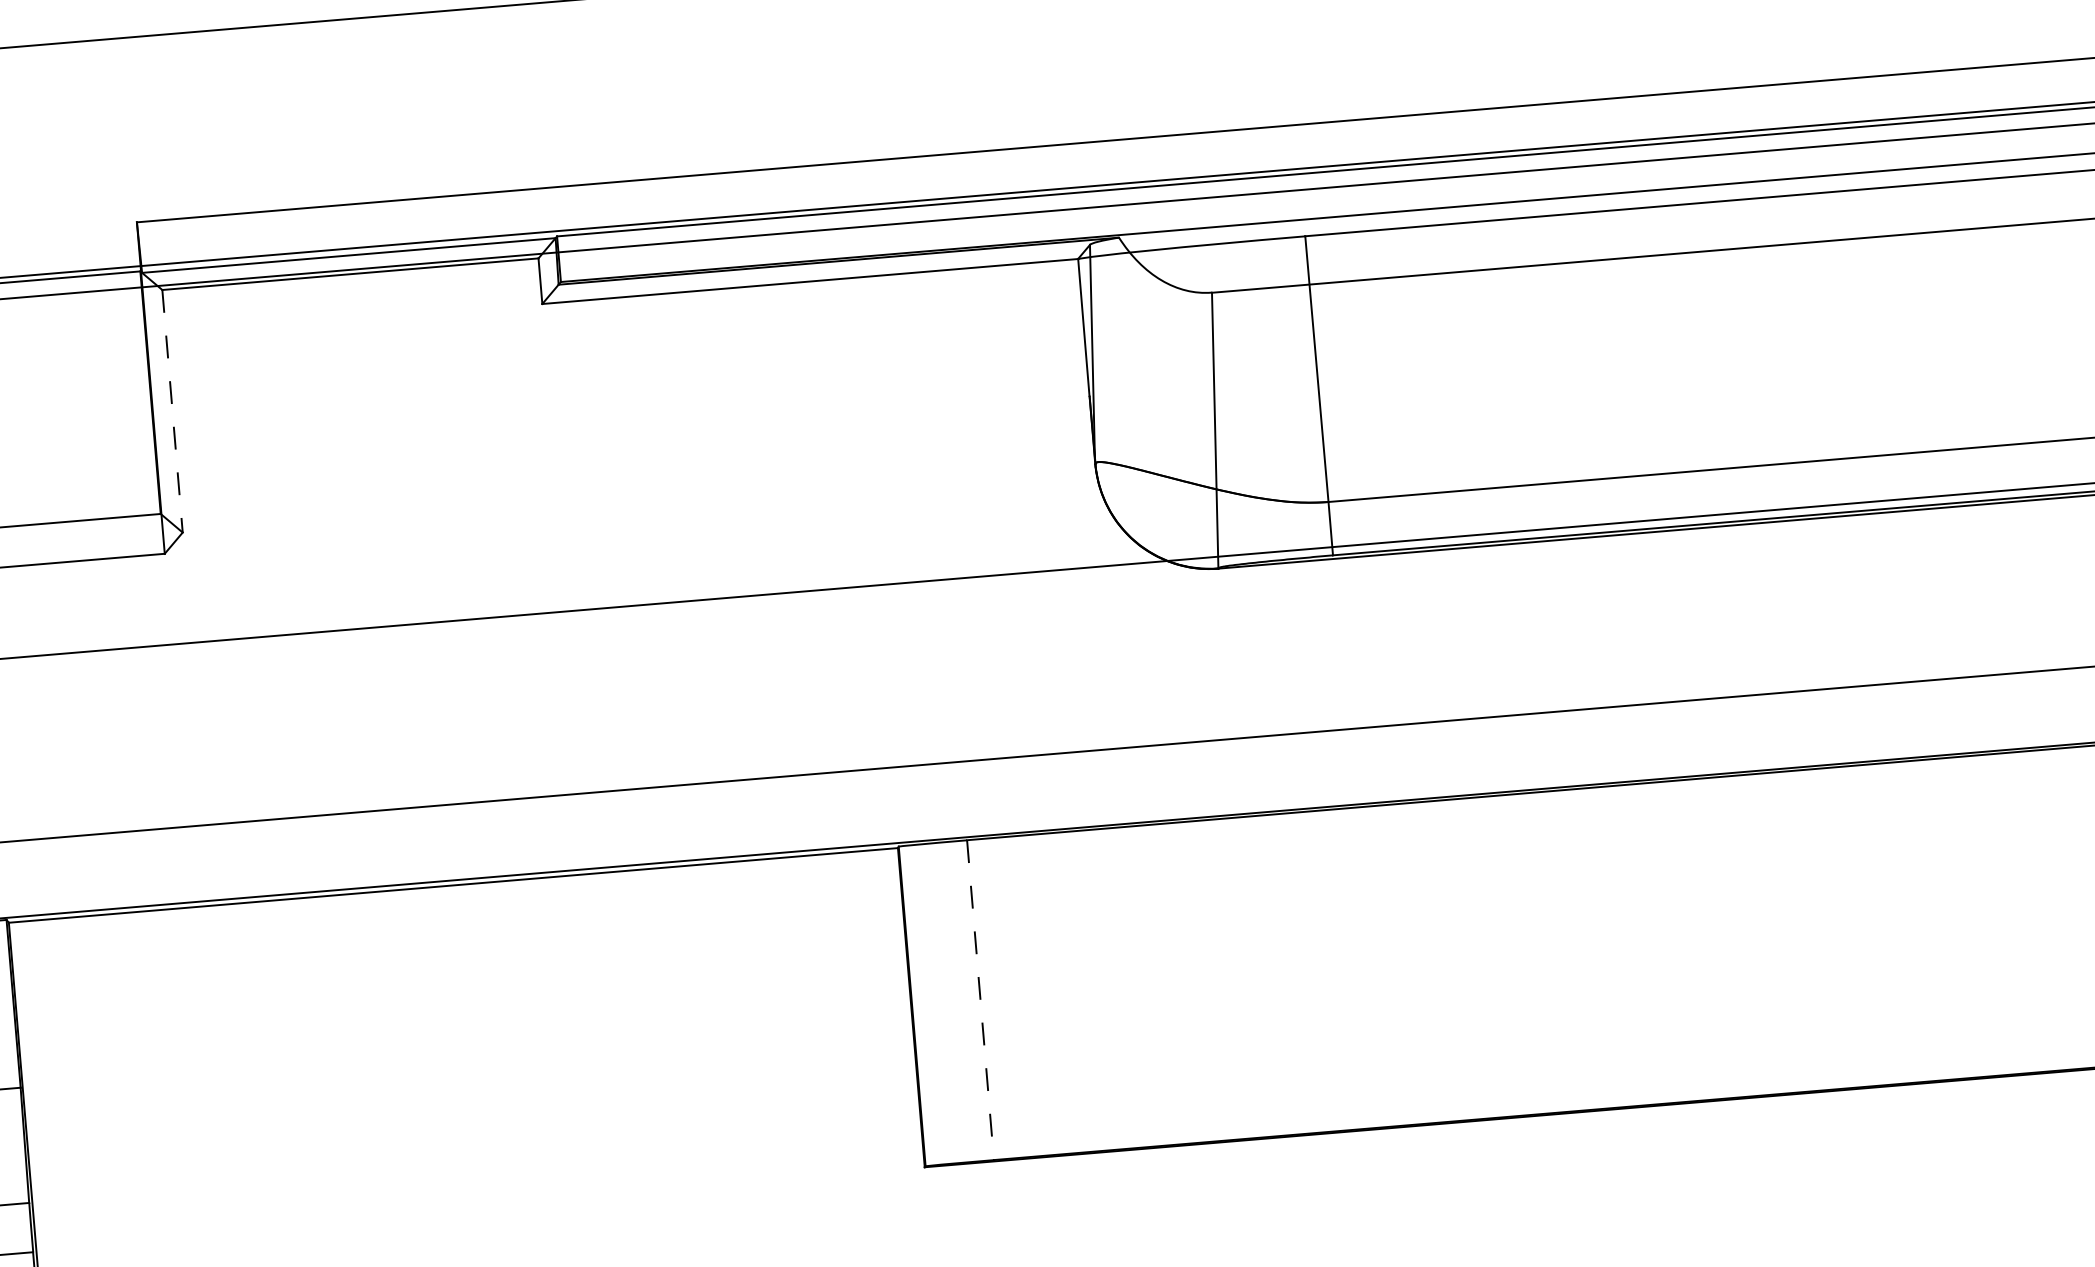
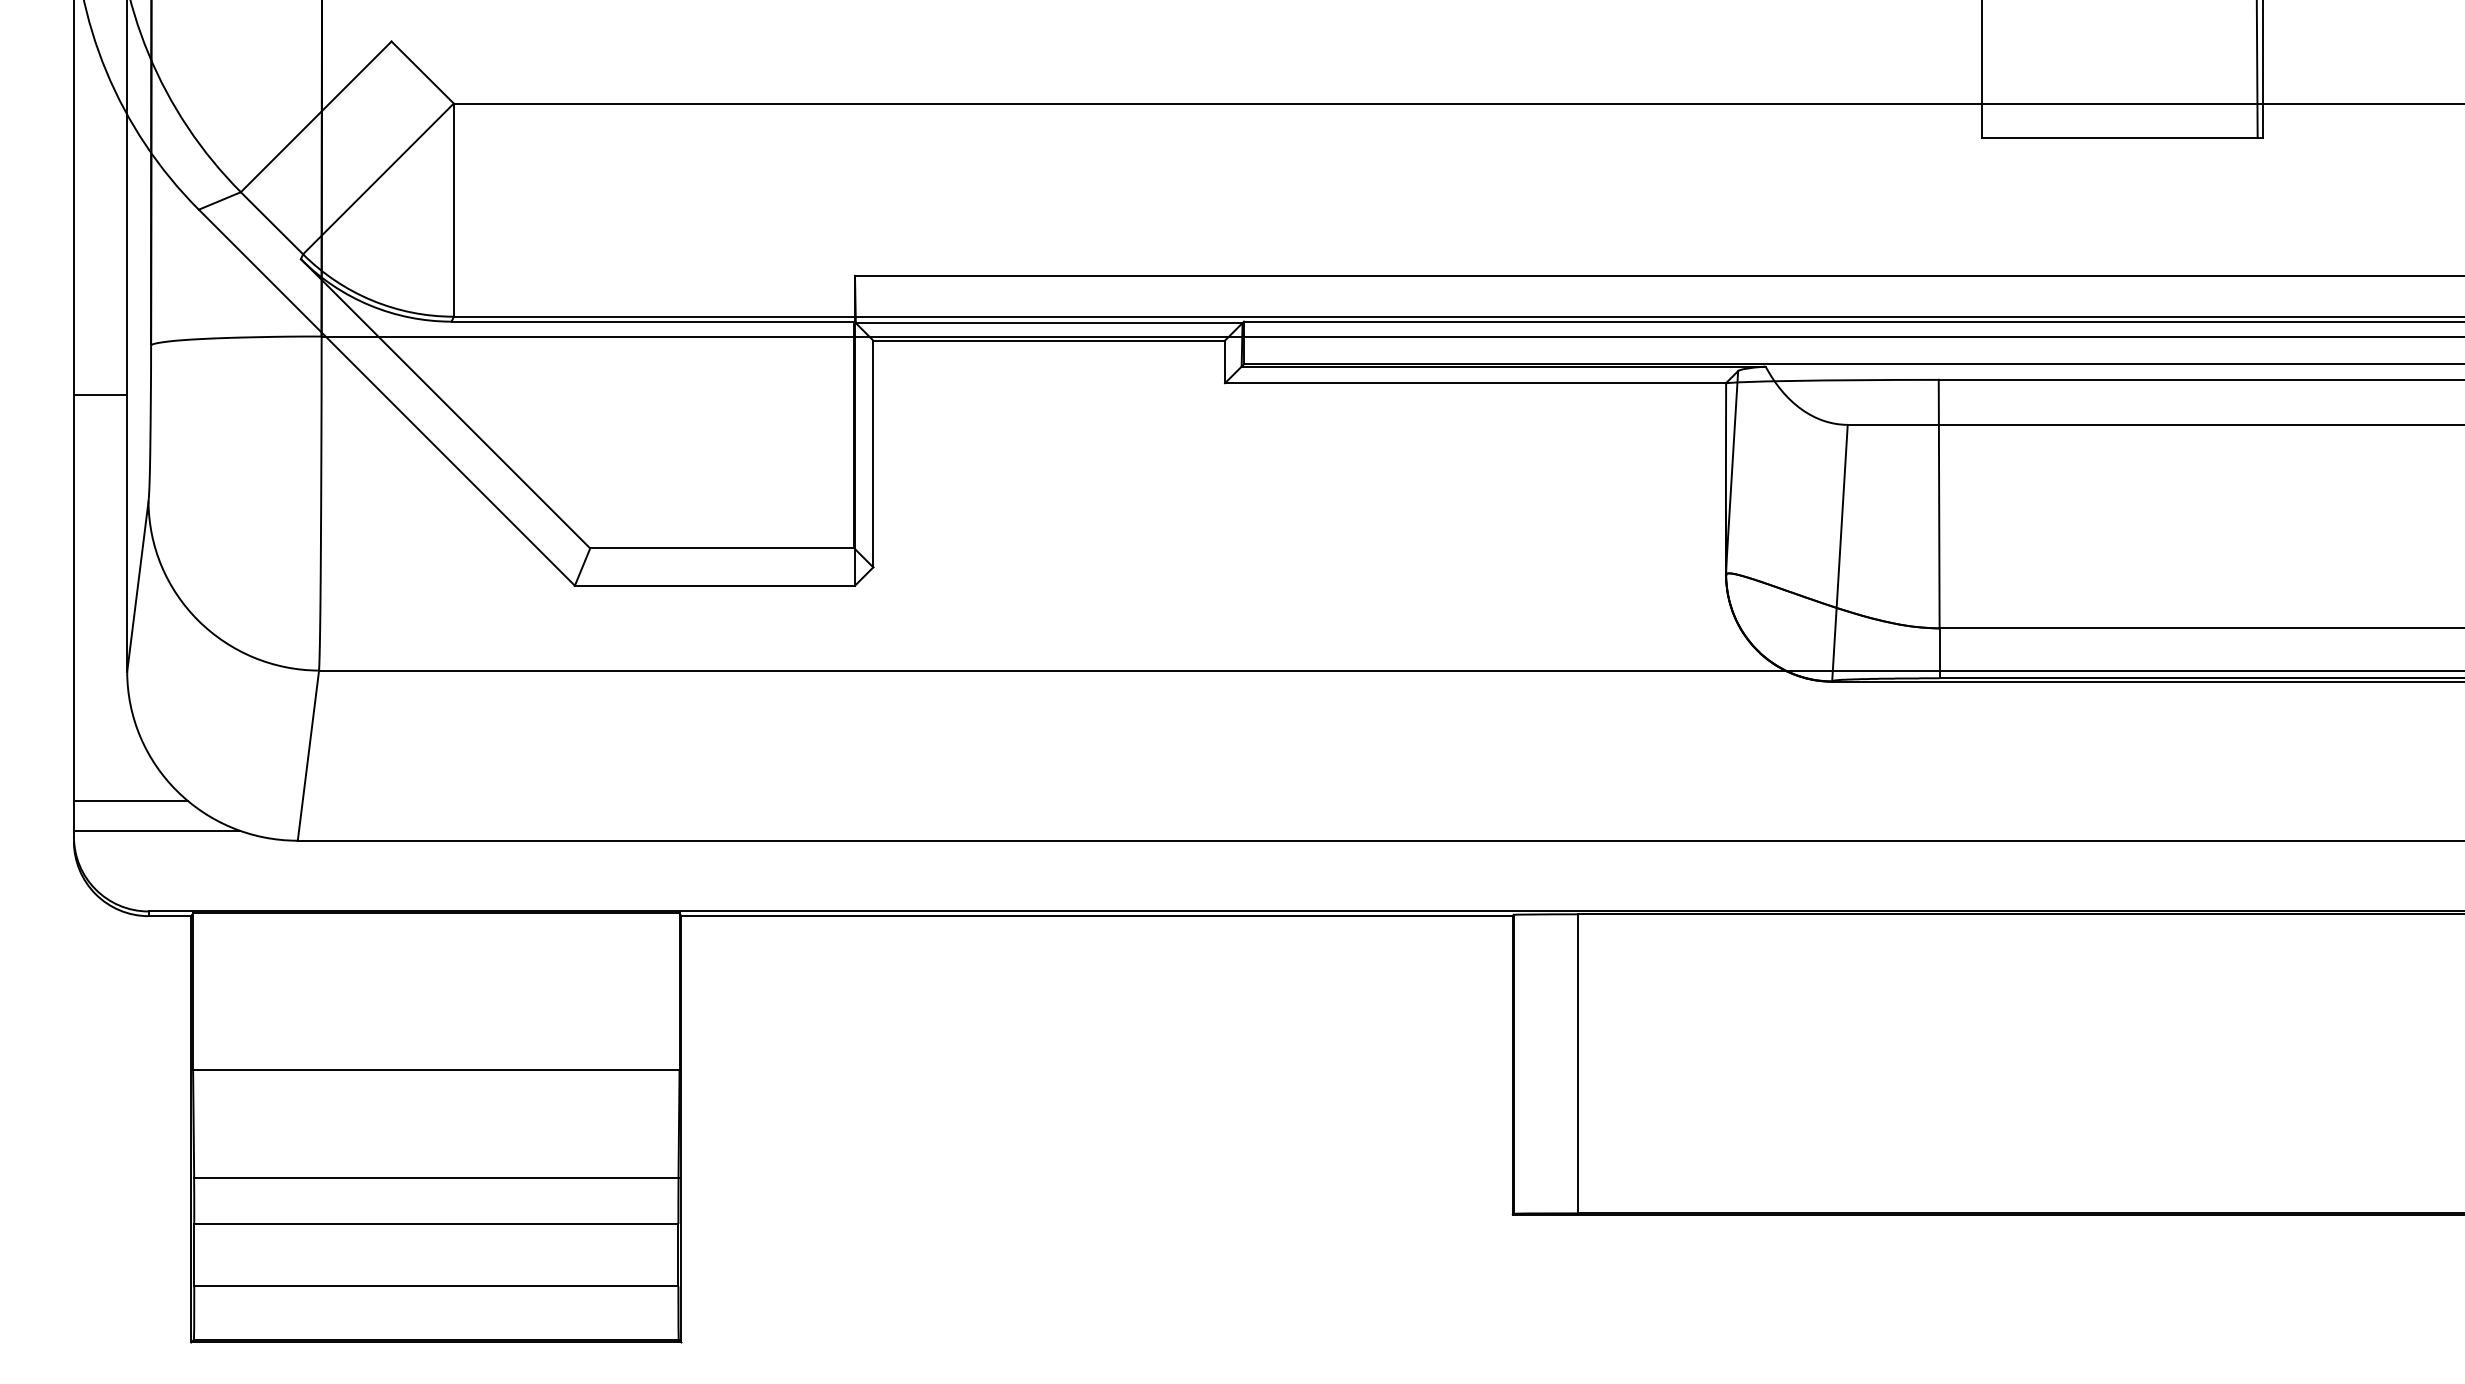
line: (172, 411) -> (873, 454), dashed -> solid
line: (980, 999) -> (1577, 1063), dashed -> solid

